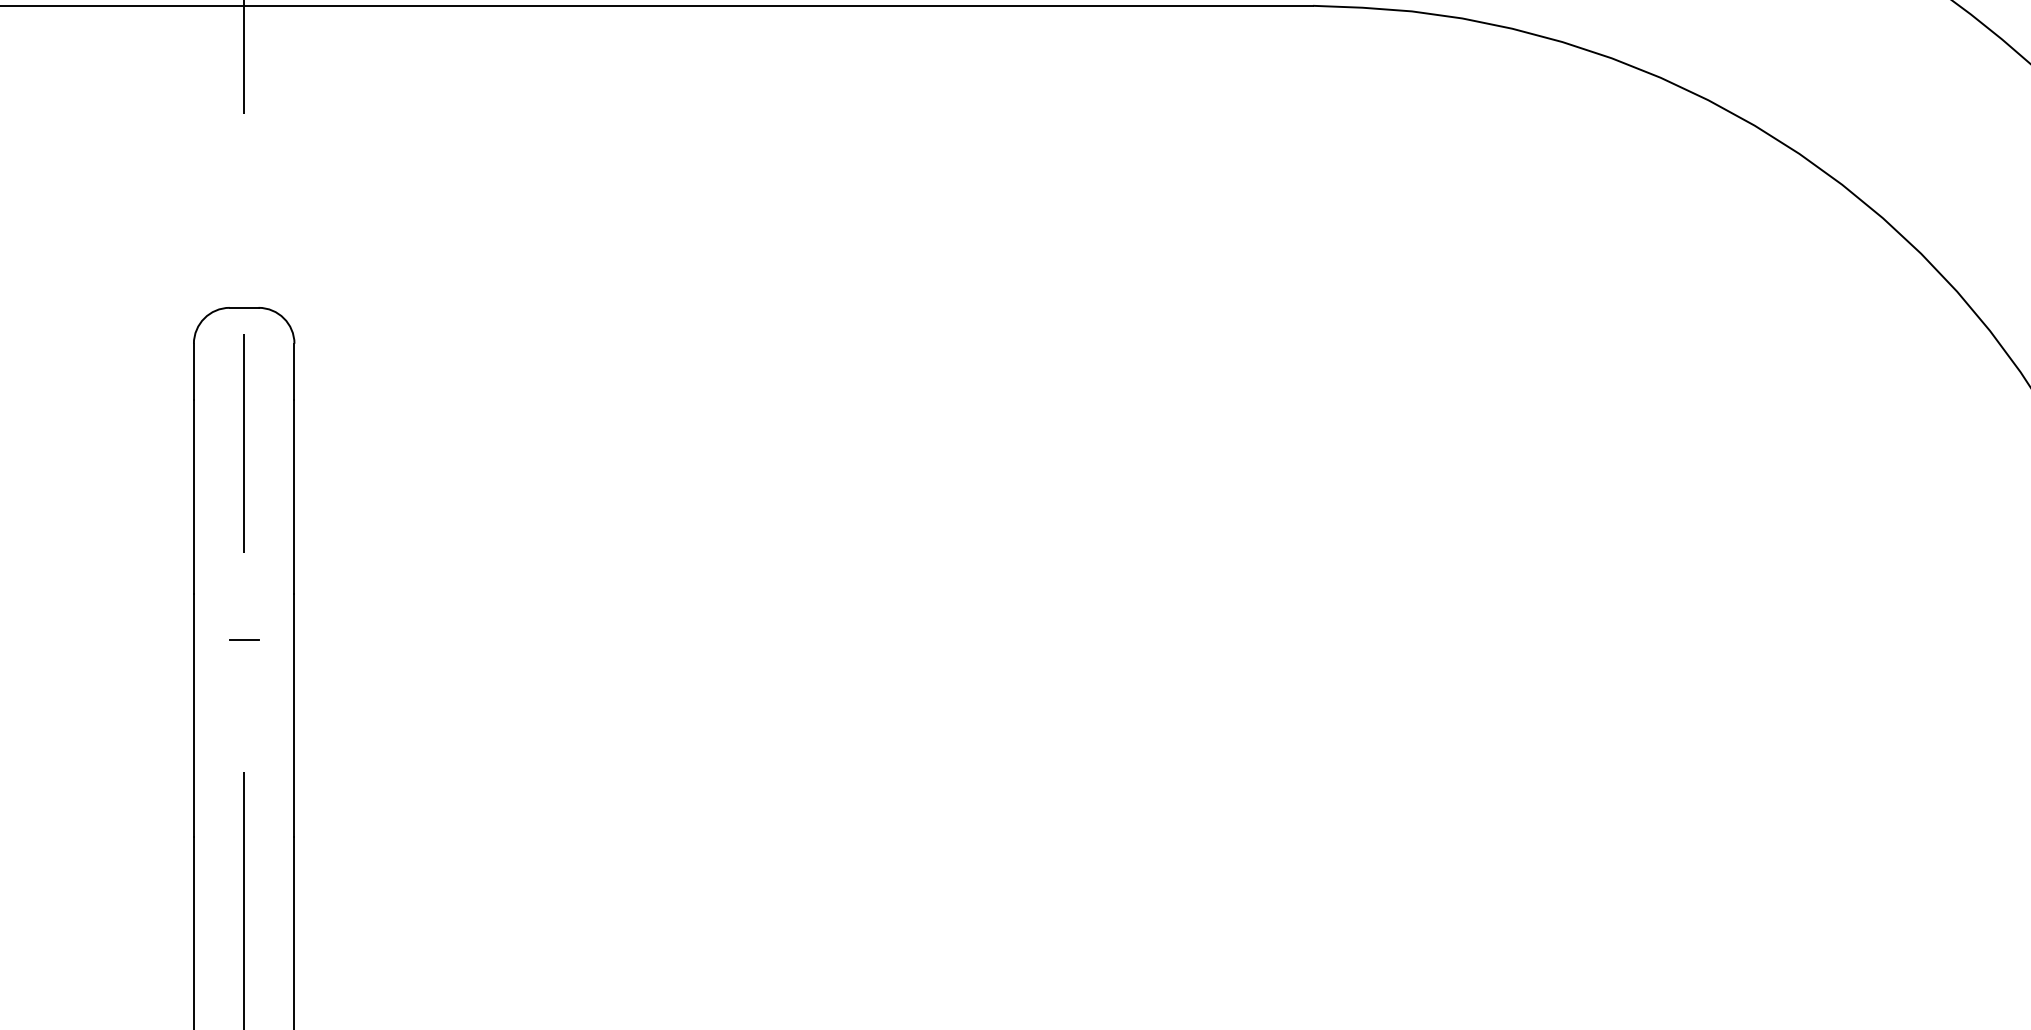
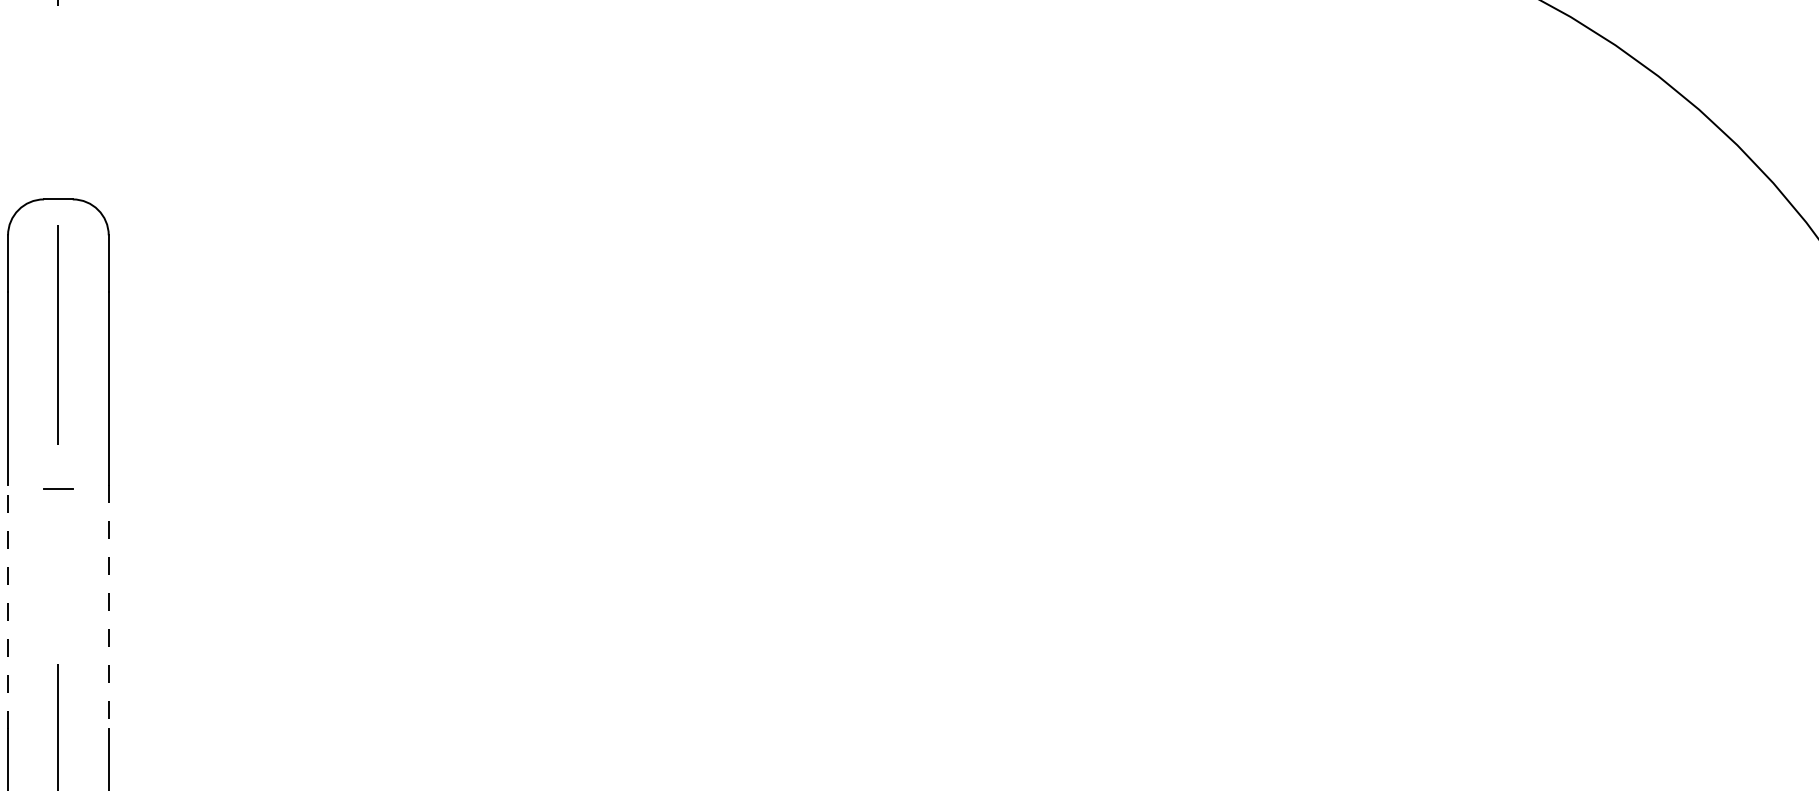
line: (244, 639) -> (58, 488), moved
line: (193, 715) -> (7, 607), solid -> dashed
line: (294, 715) -> (108, 607), solid -> dashed

